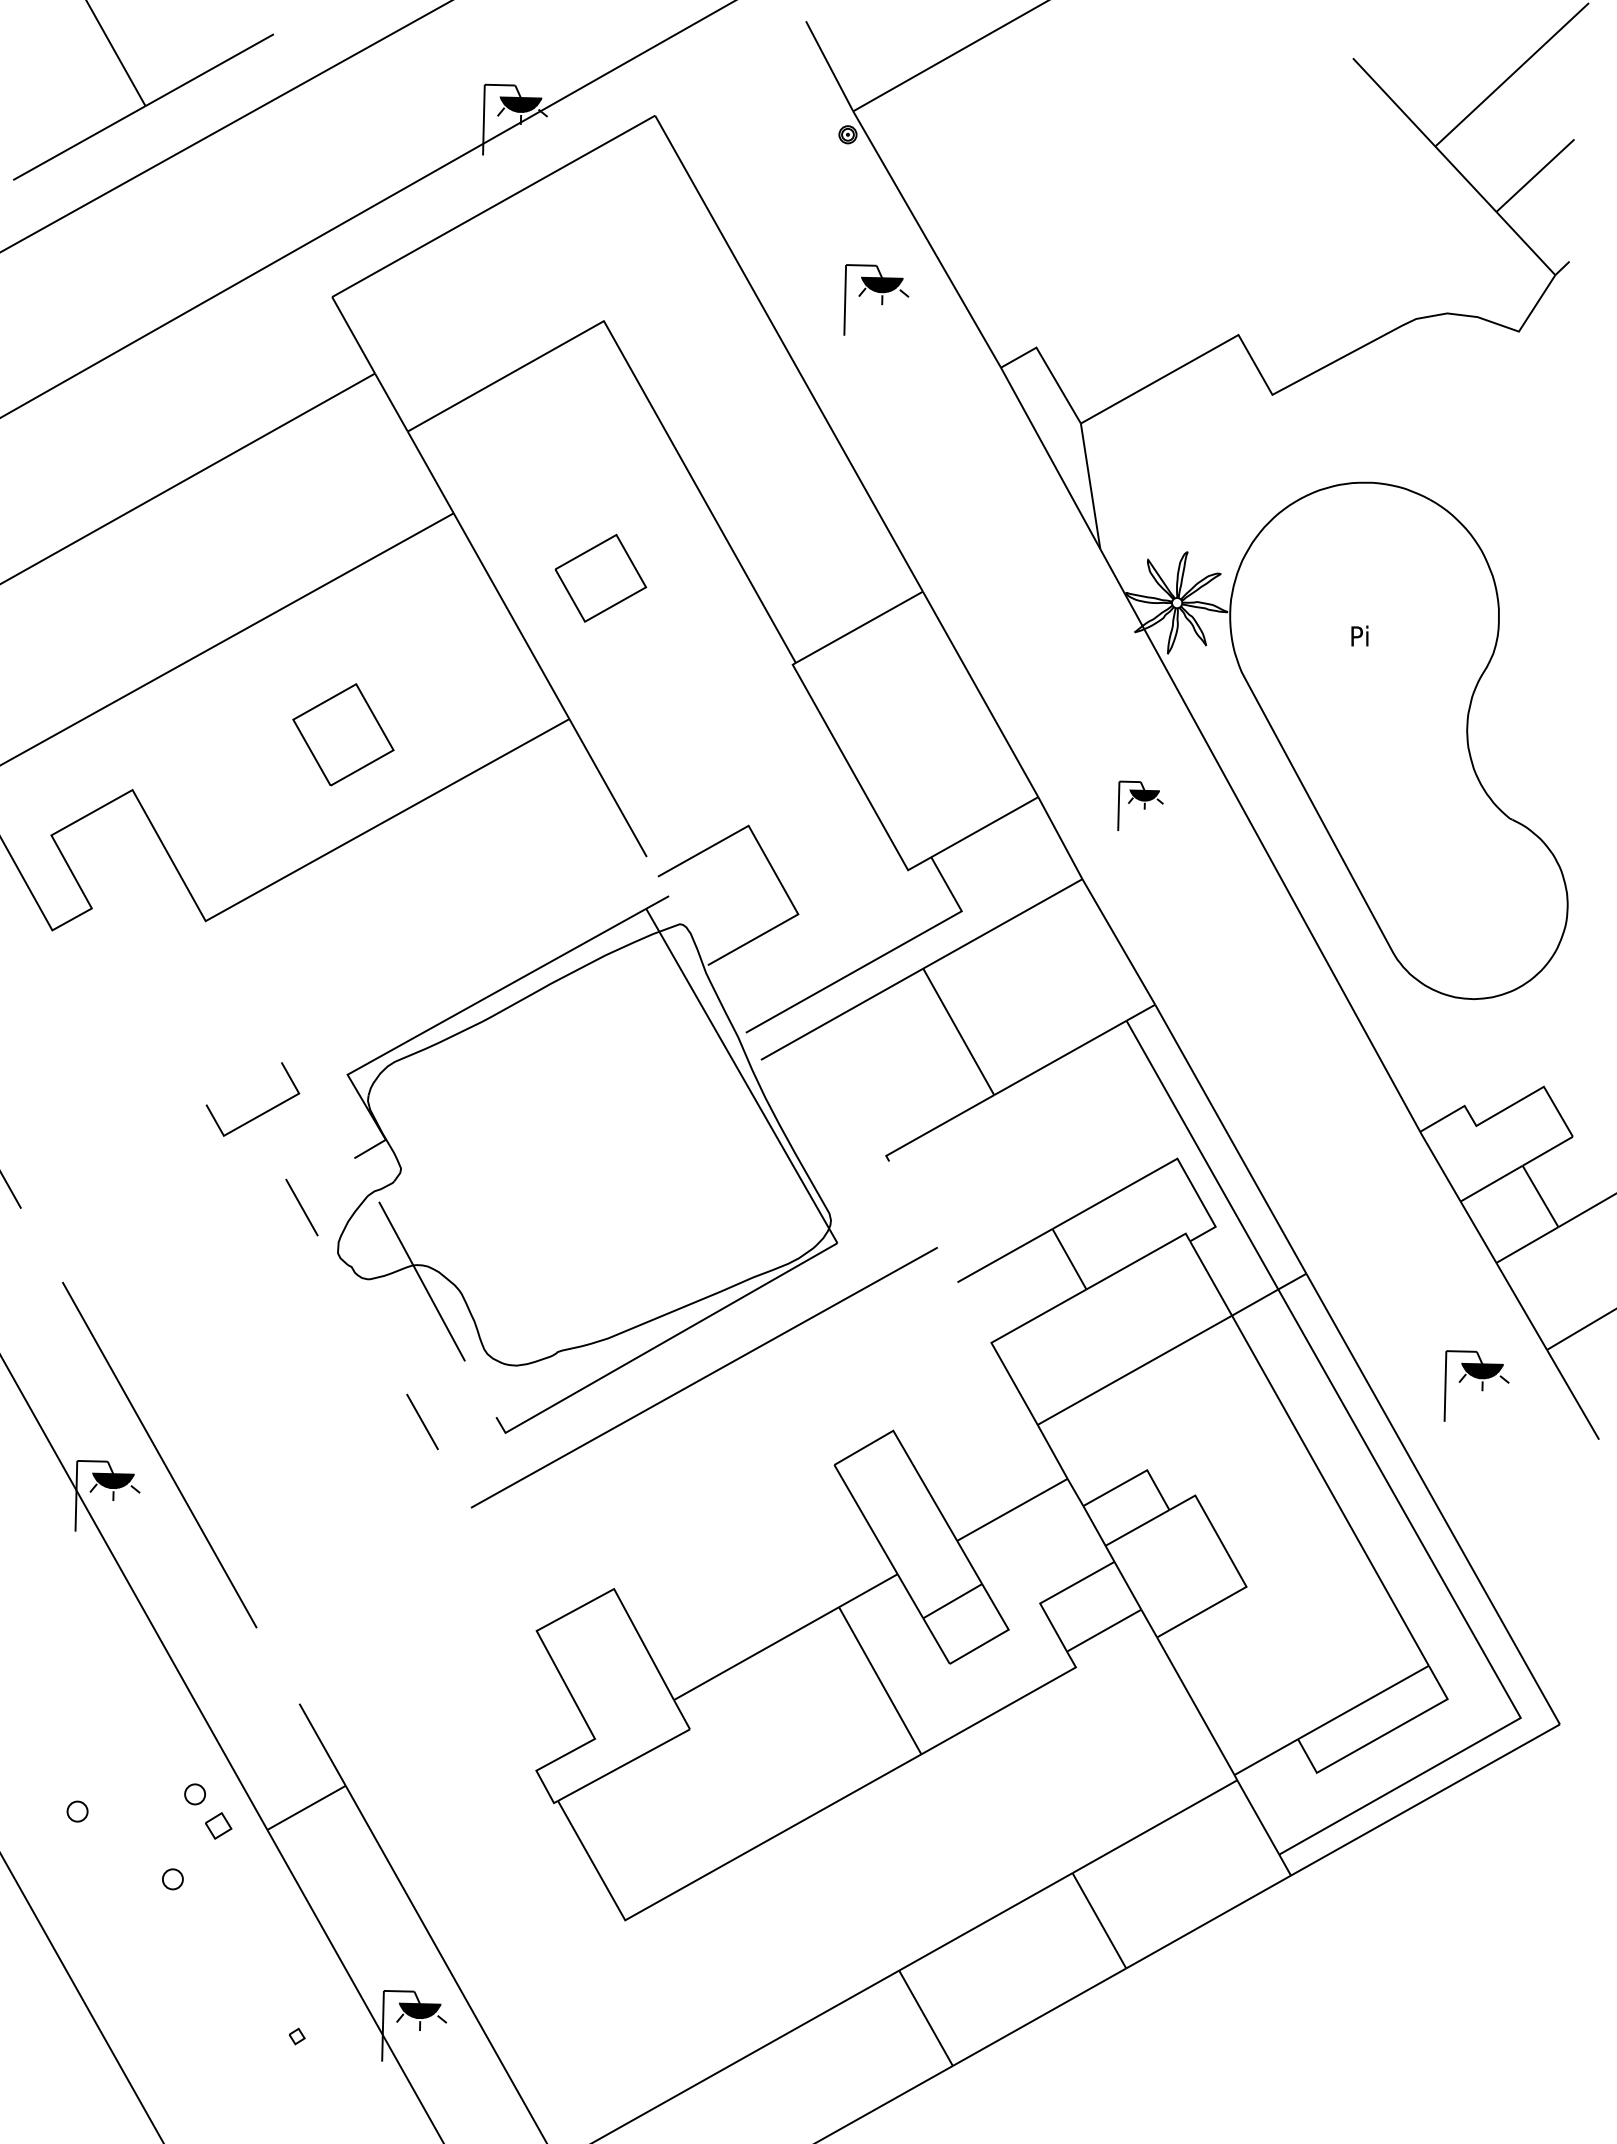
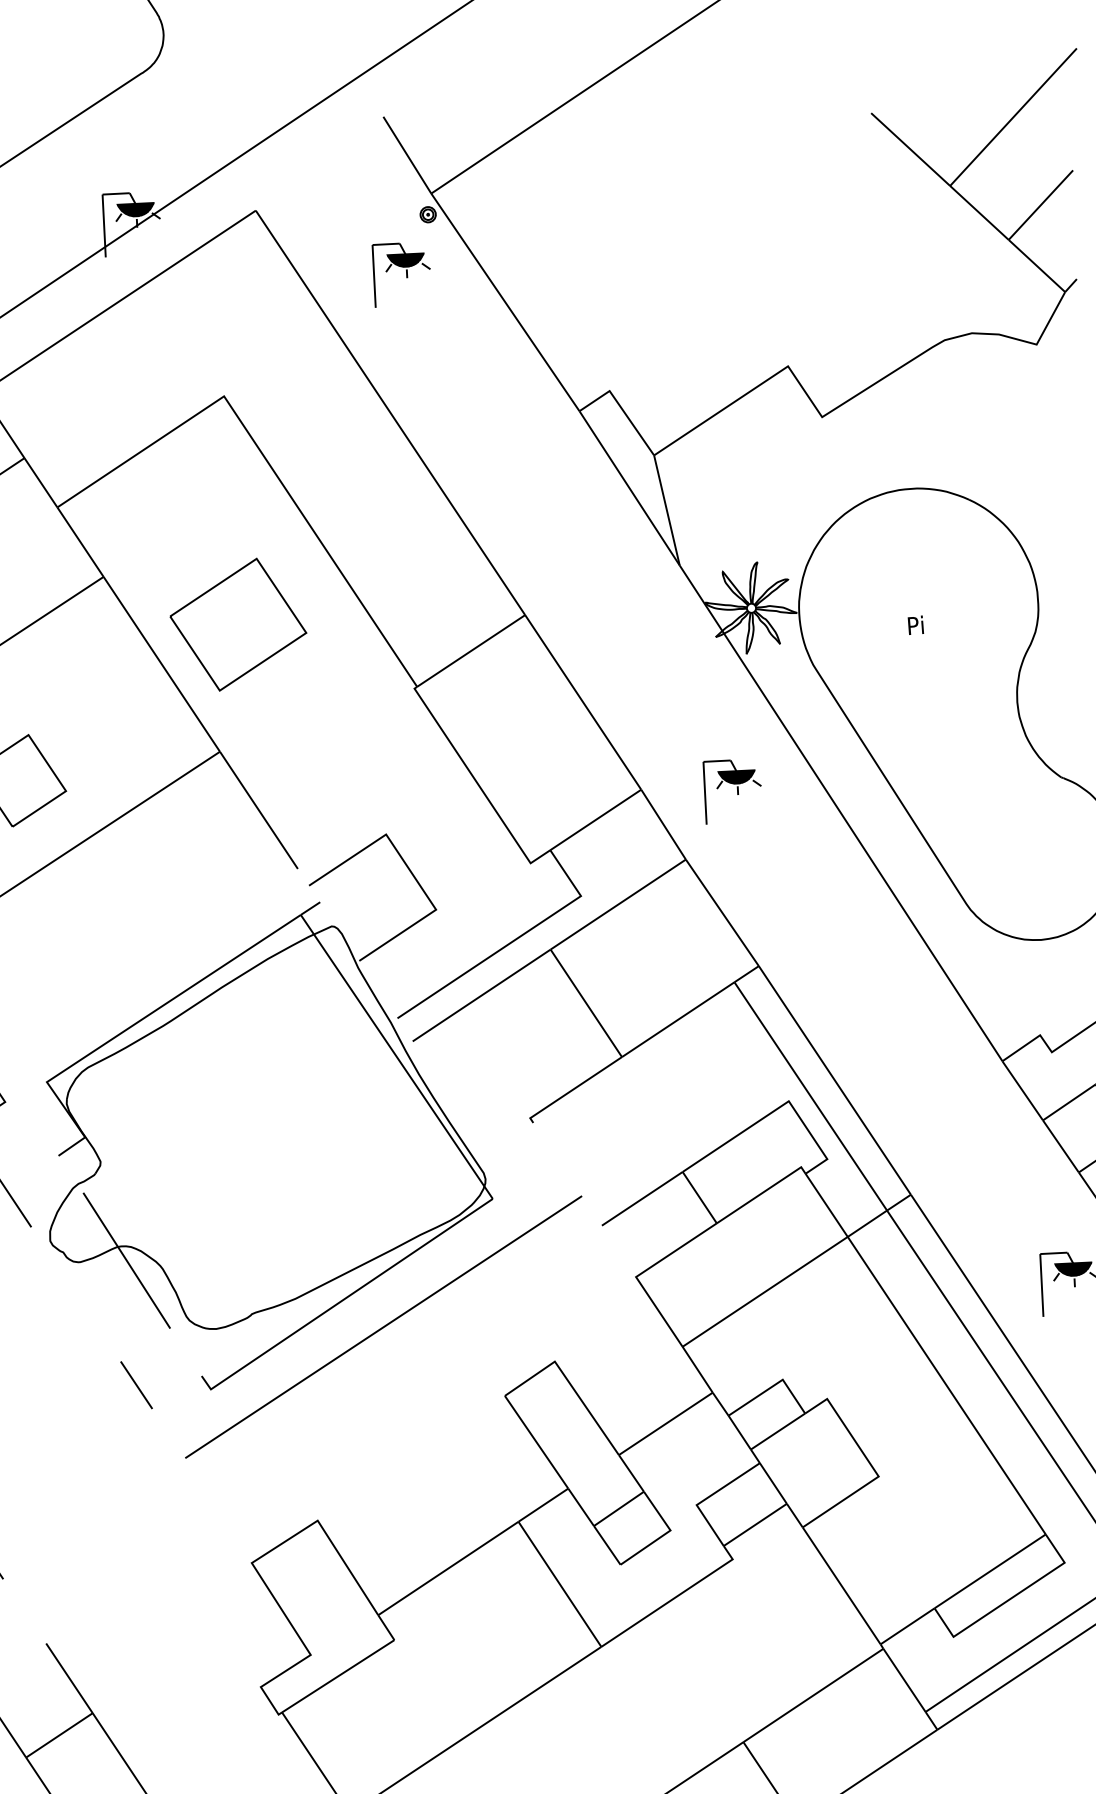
part: (876, 299) -> (401, 273), moved
part: (600, 578) -> (238, 624), size x1.67
part: (1140, 805) -> (732, 790), size x1.43

